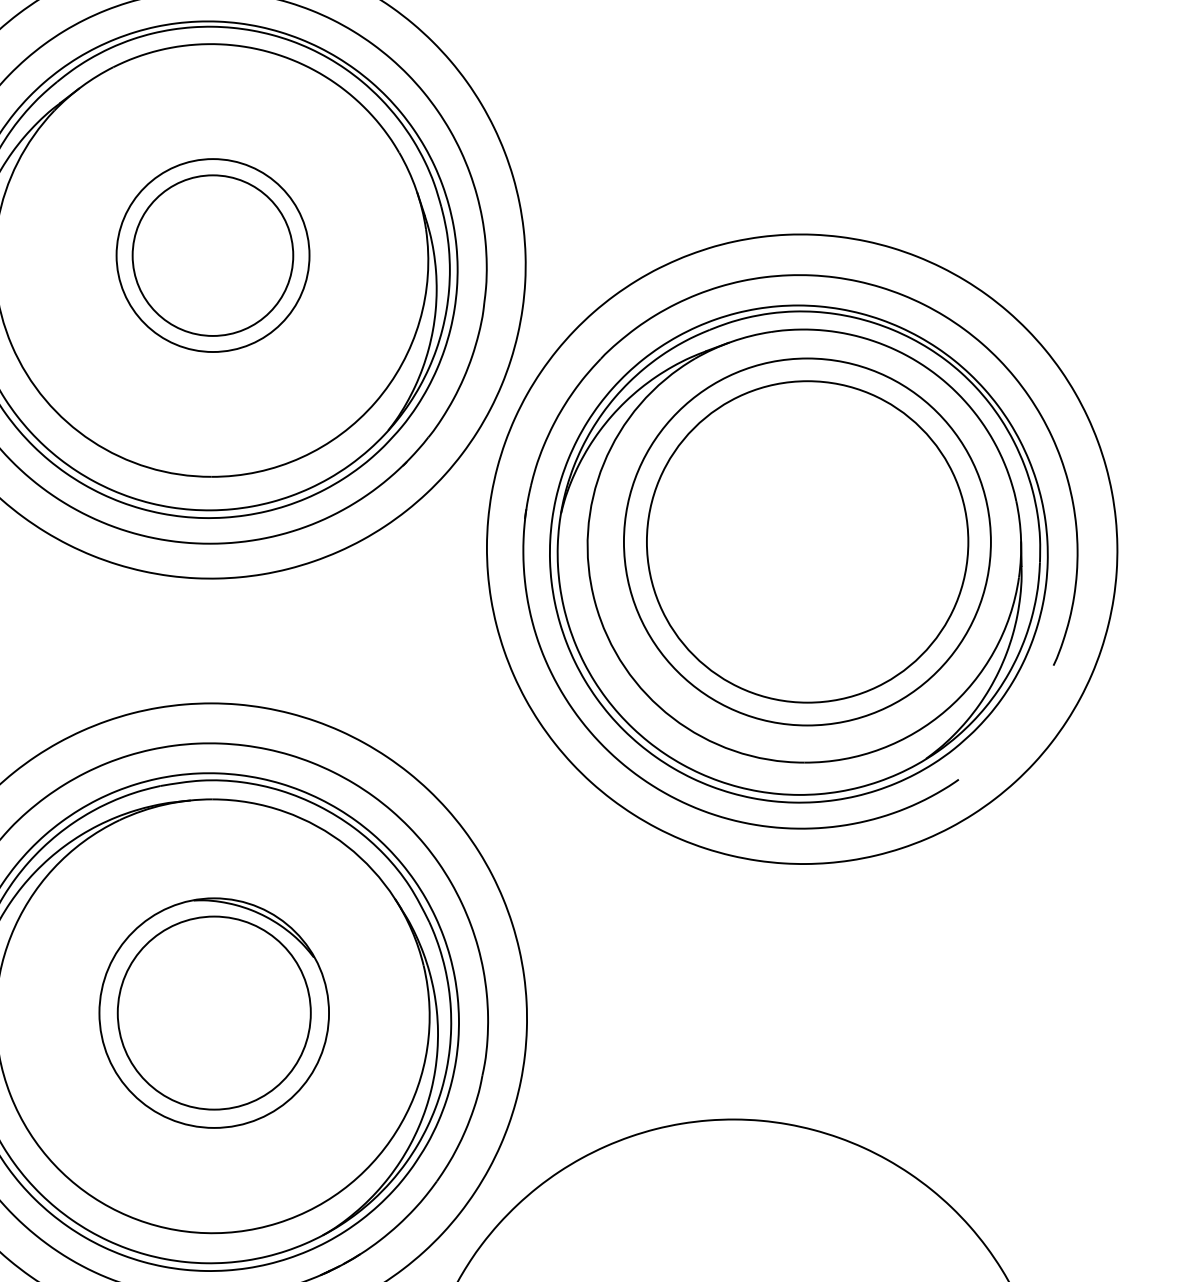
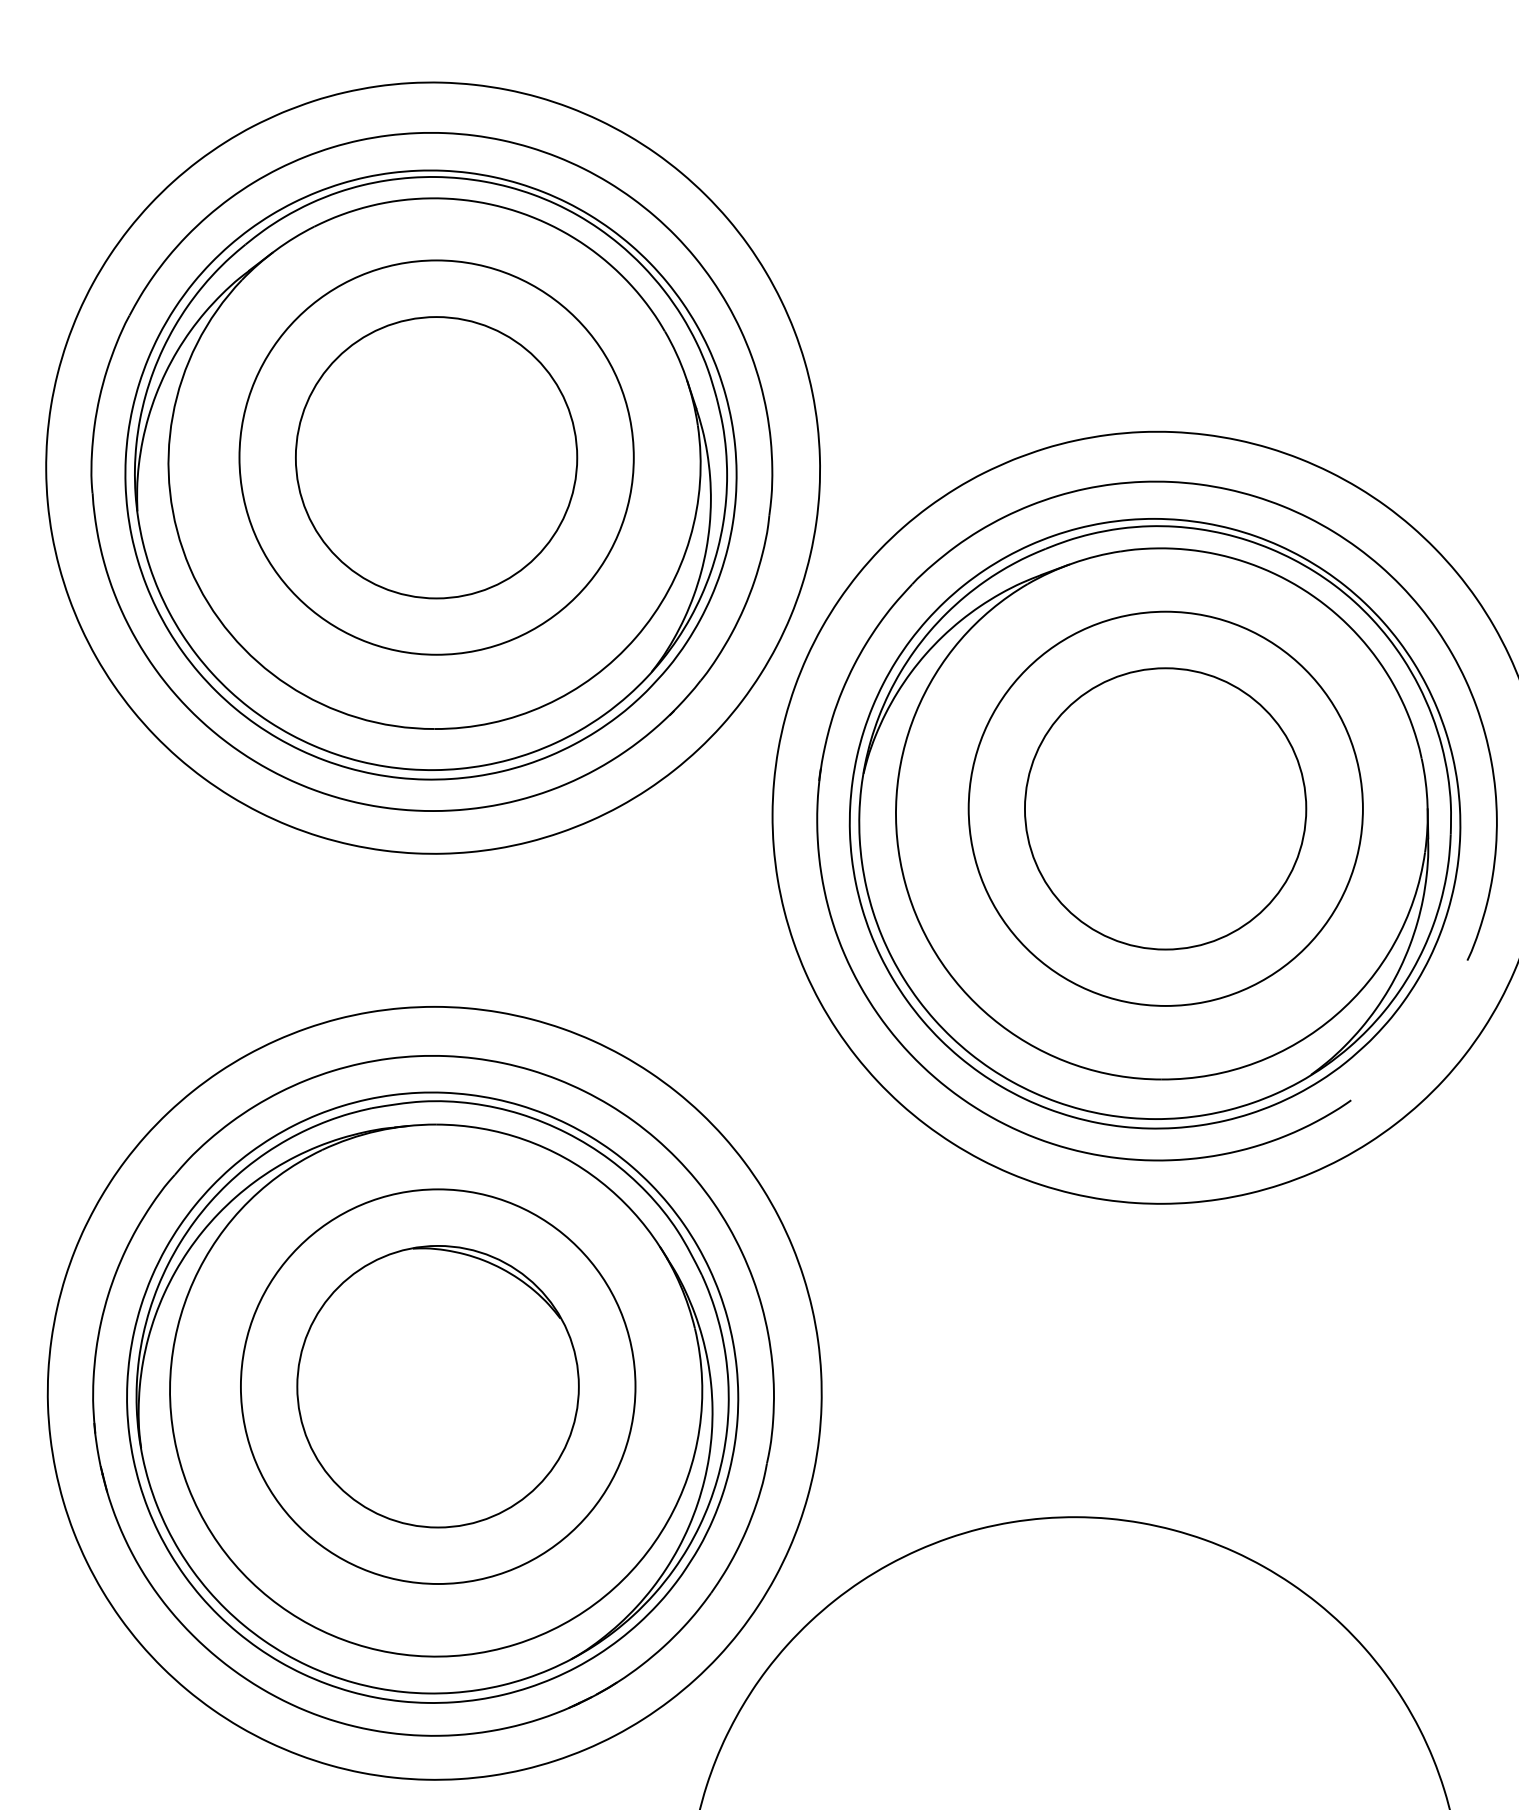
circle: (212, 255) -> (436, 457), size x1.43
circle: (212, 255) -> (436, 457), size x1.67
circle: (807, 541) -> (1165, 808), size x0.62
circle: (213, 1012) -> (437, 1386), size x1.67

